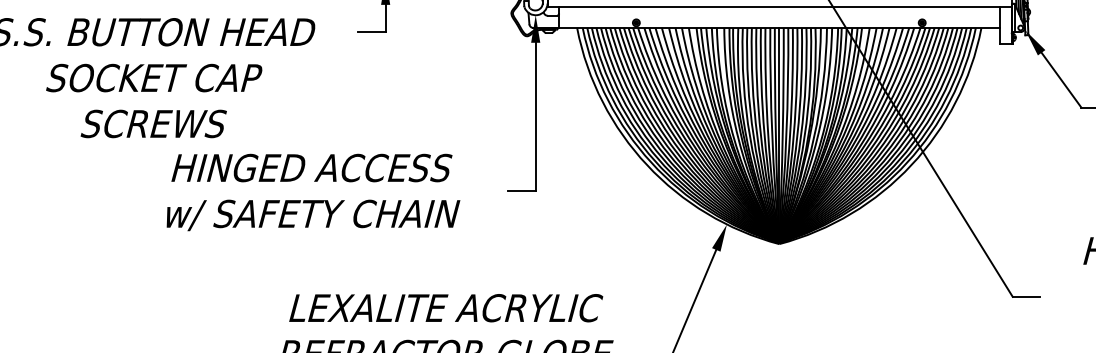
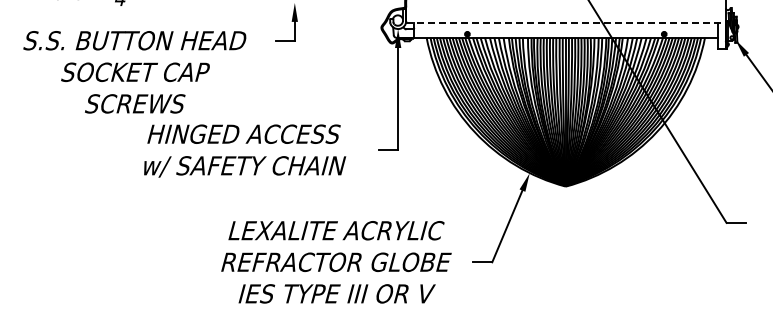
line: (780, 7) -> (566, 23), solid -> dashed

